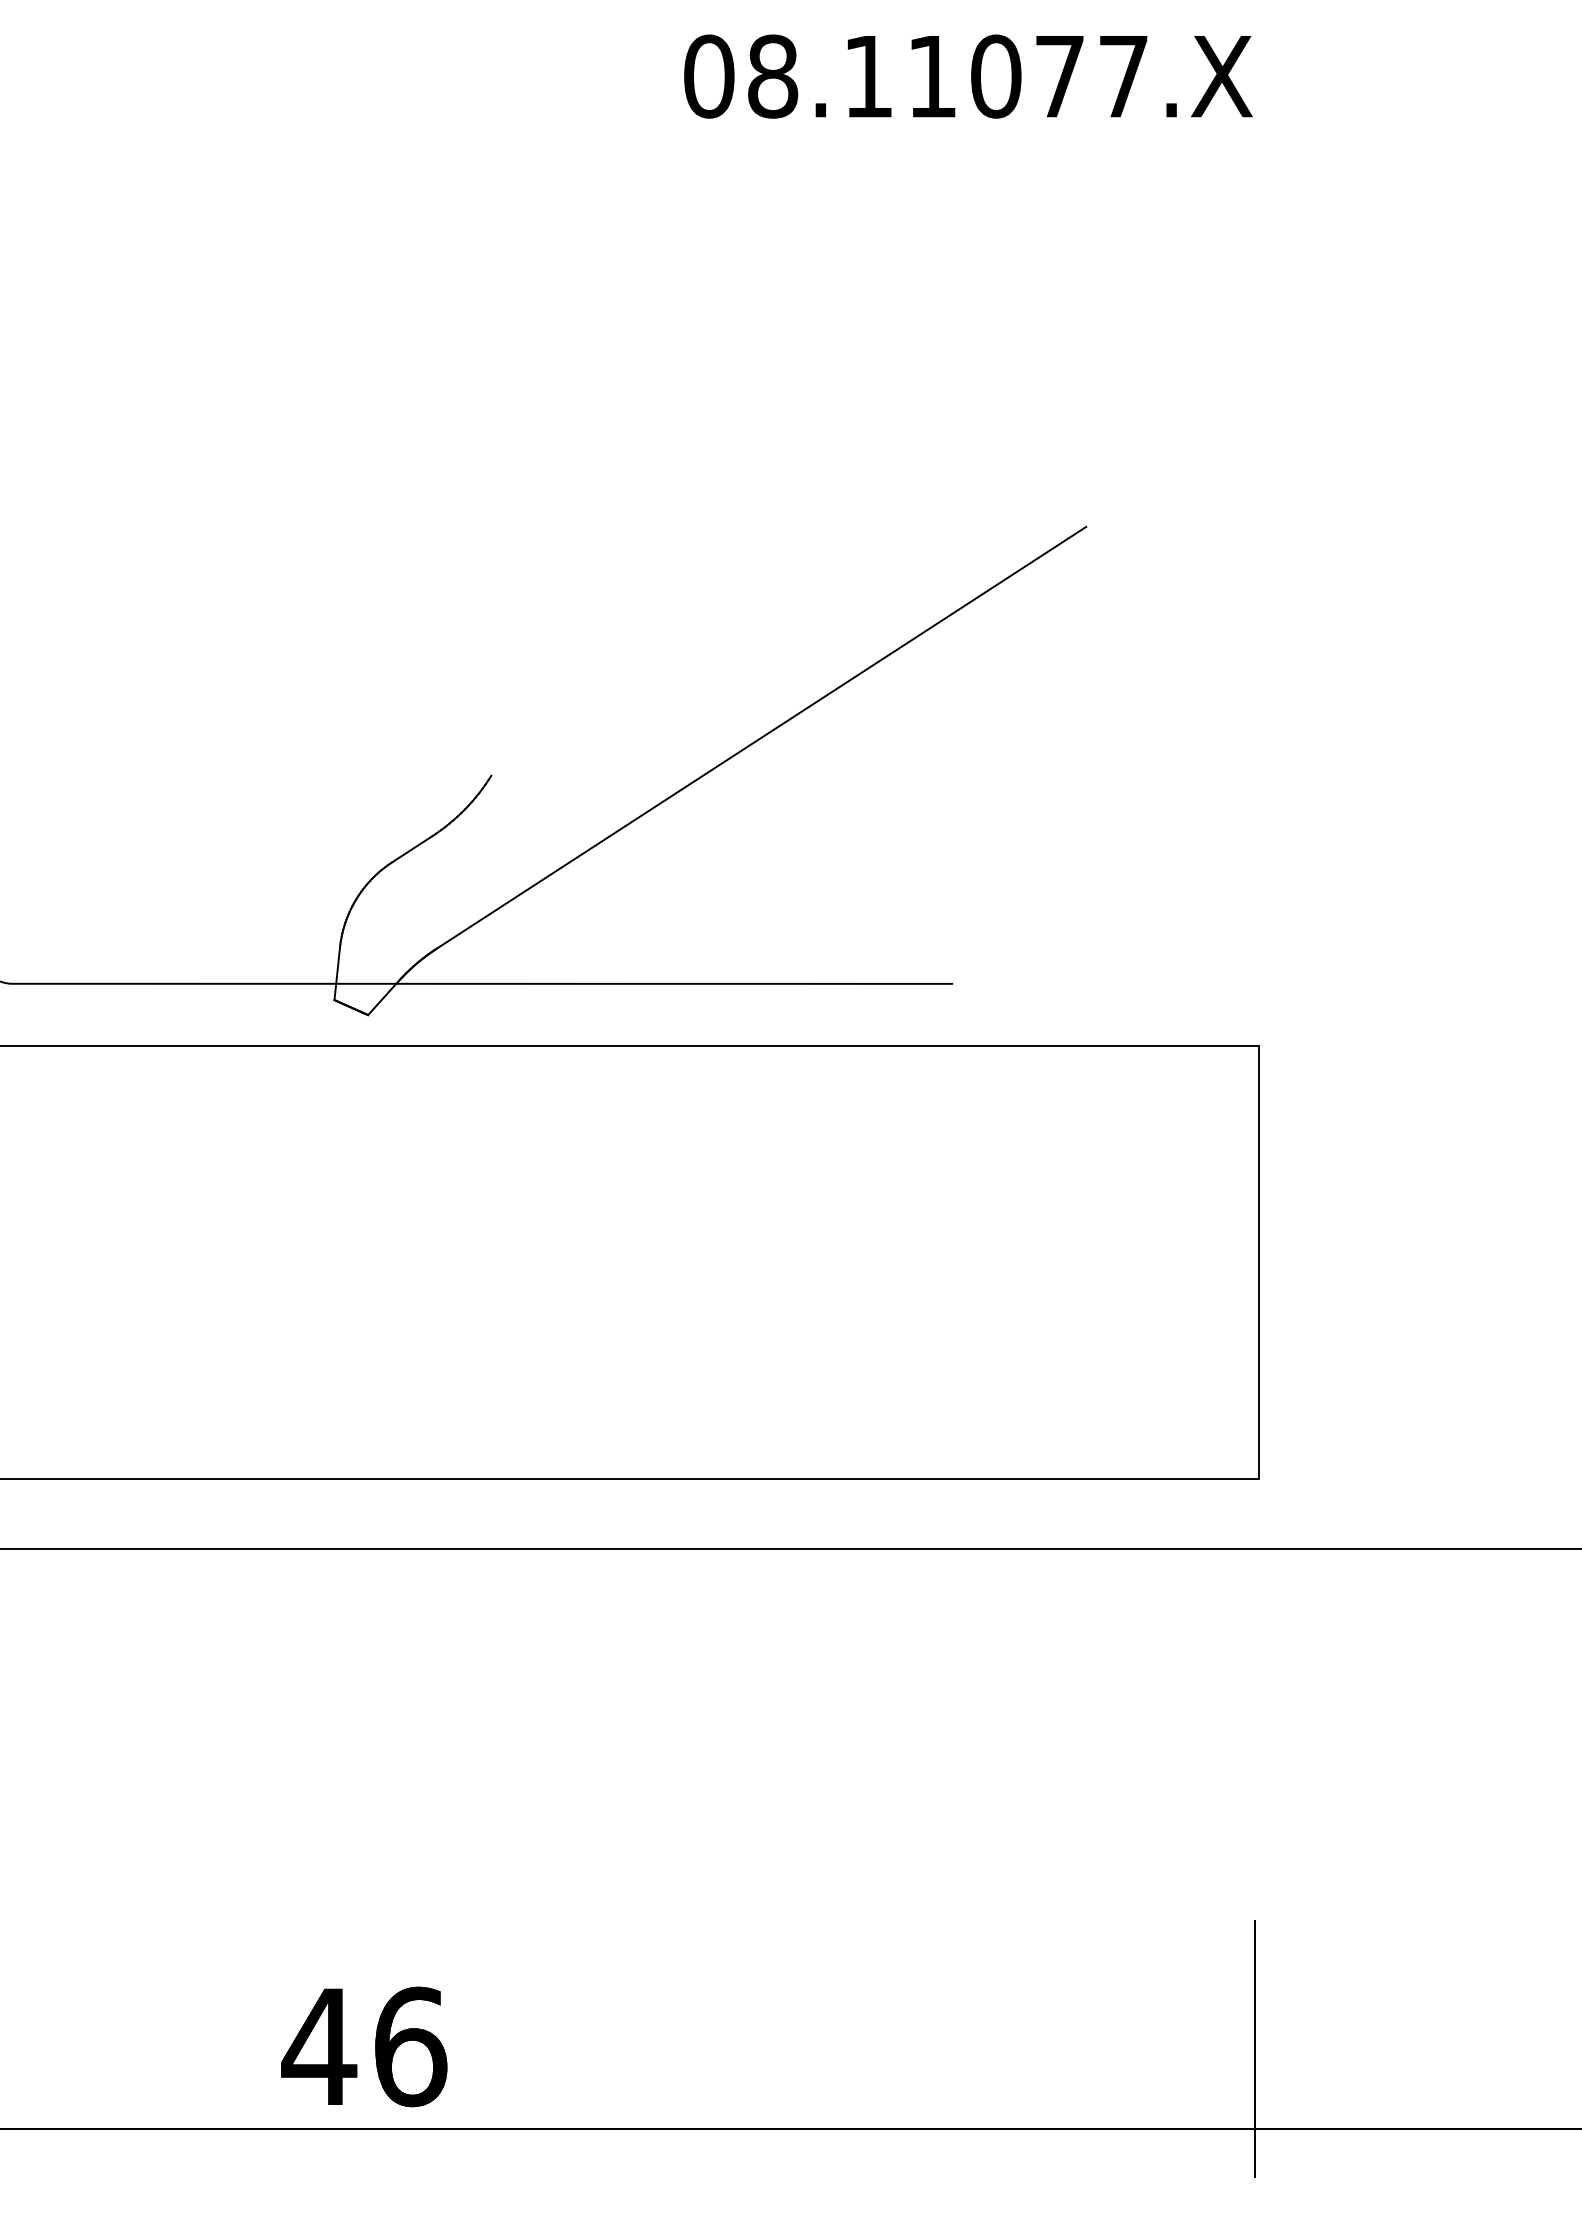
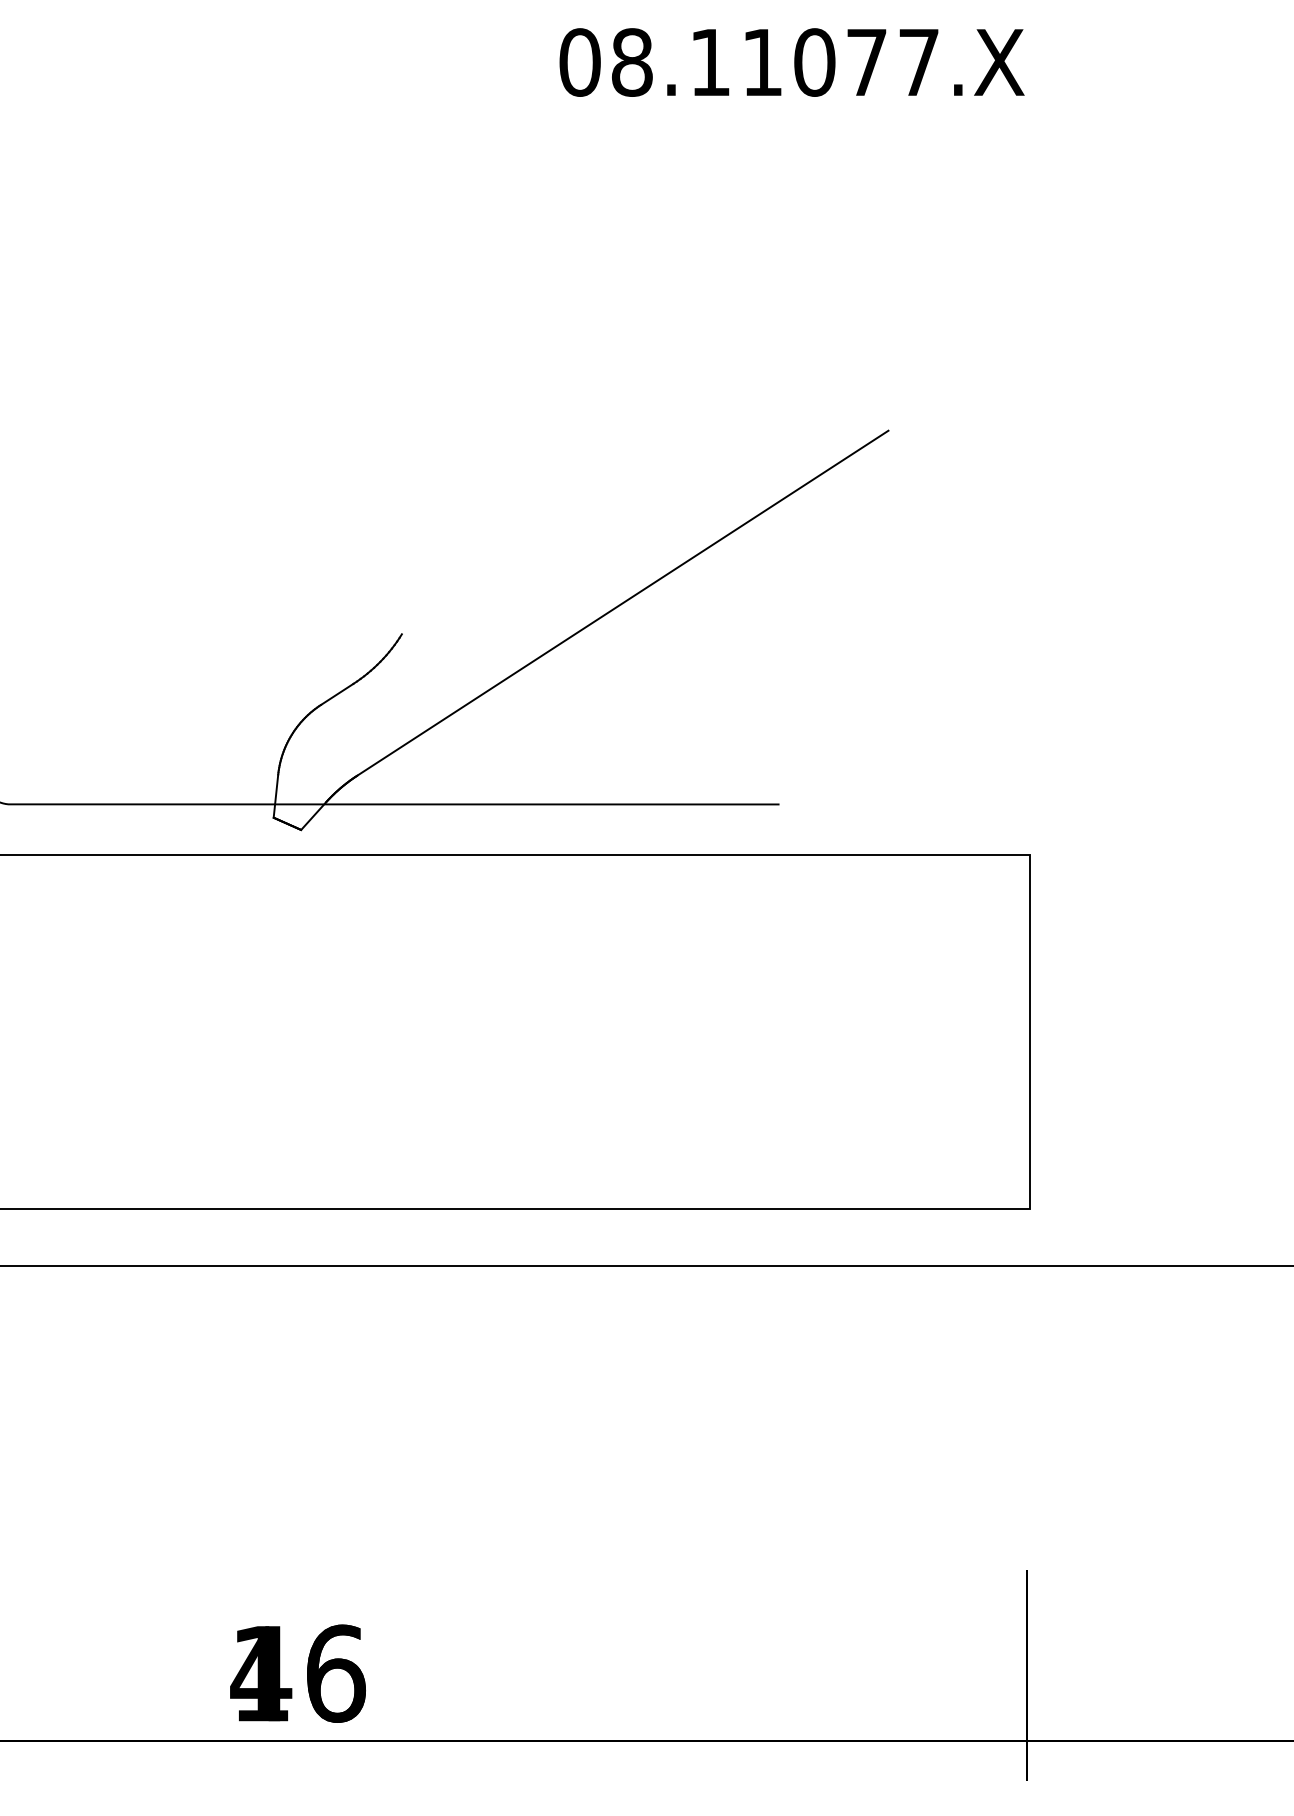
text: (319, 2046) -> (261, 1673), 46 -> 16

